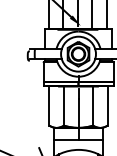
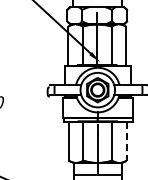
line: (107, 106) -> (126, 141), solid -> dashed

